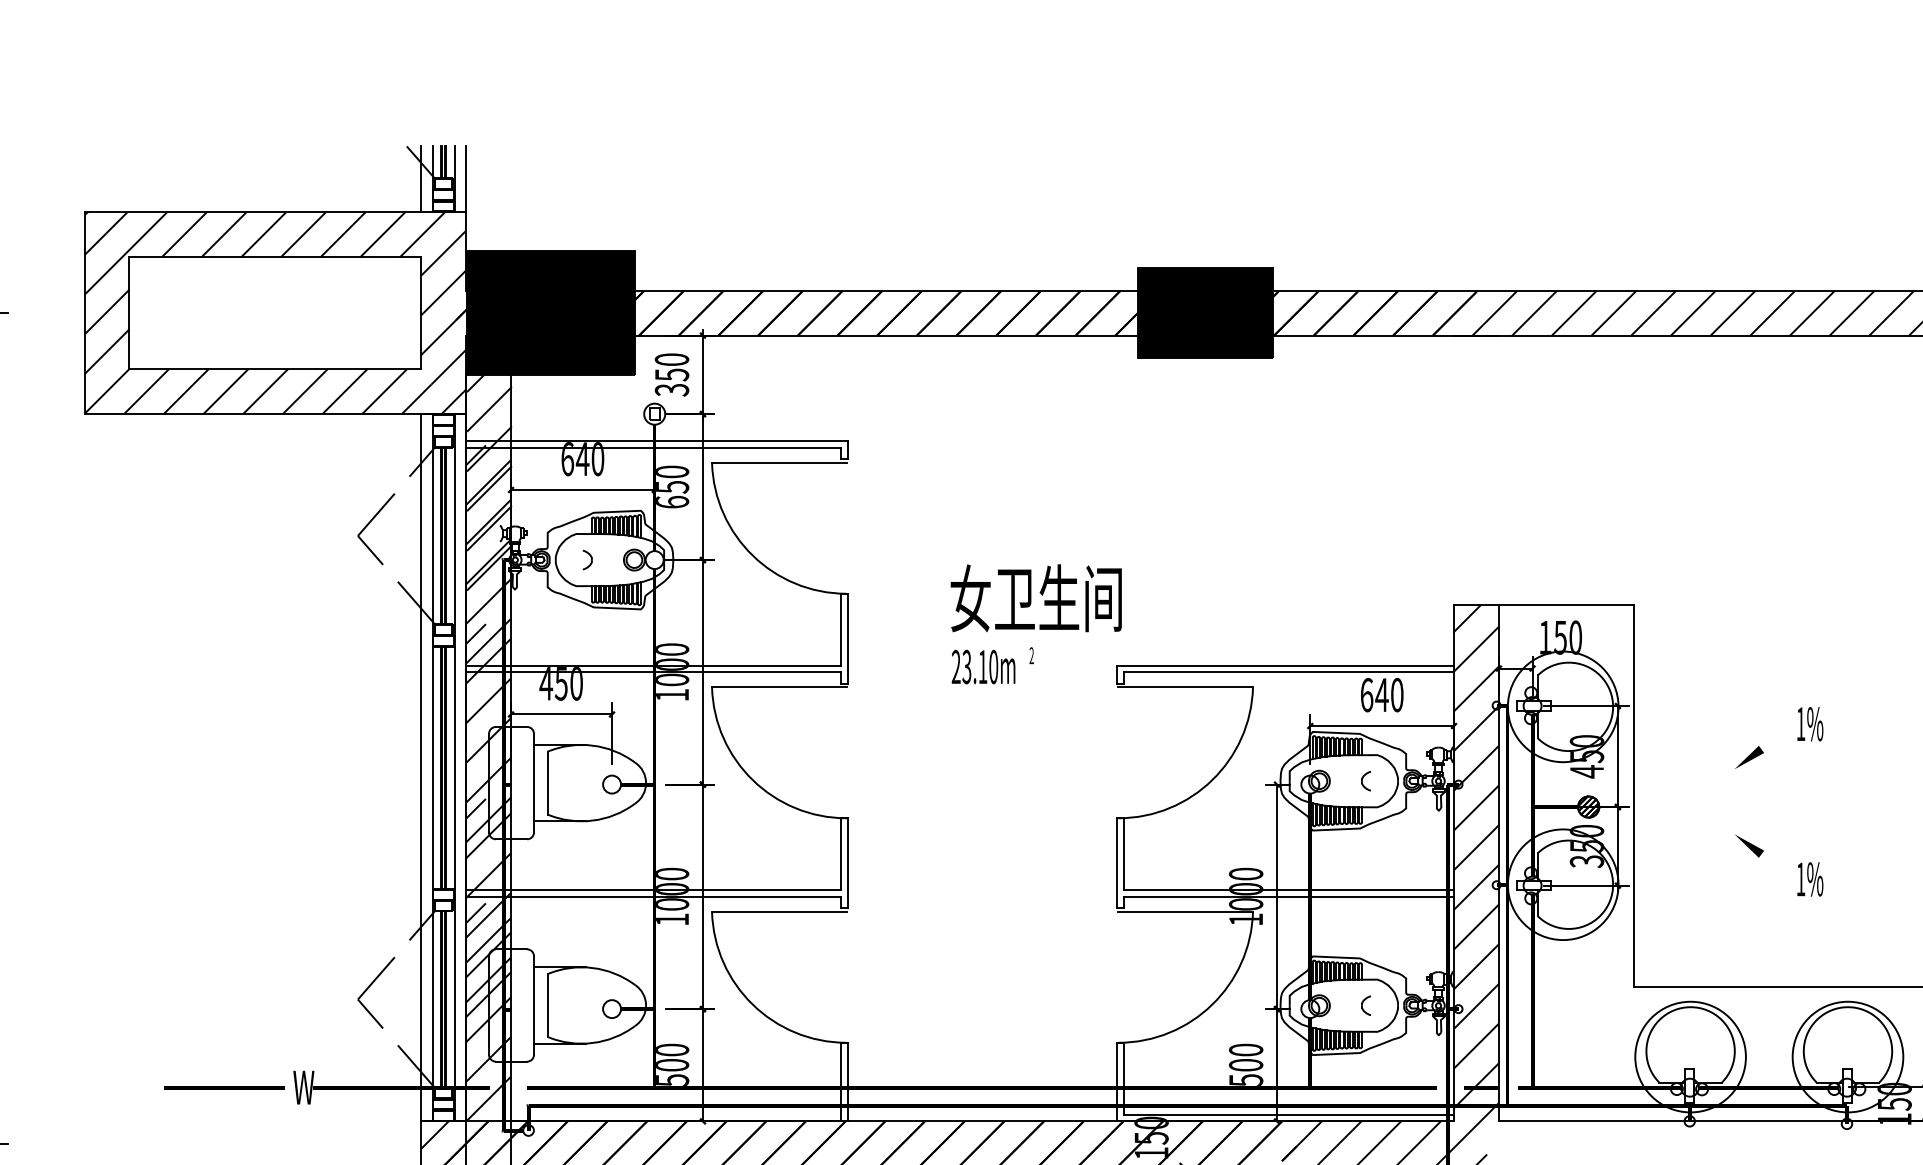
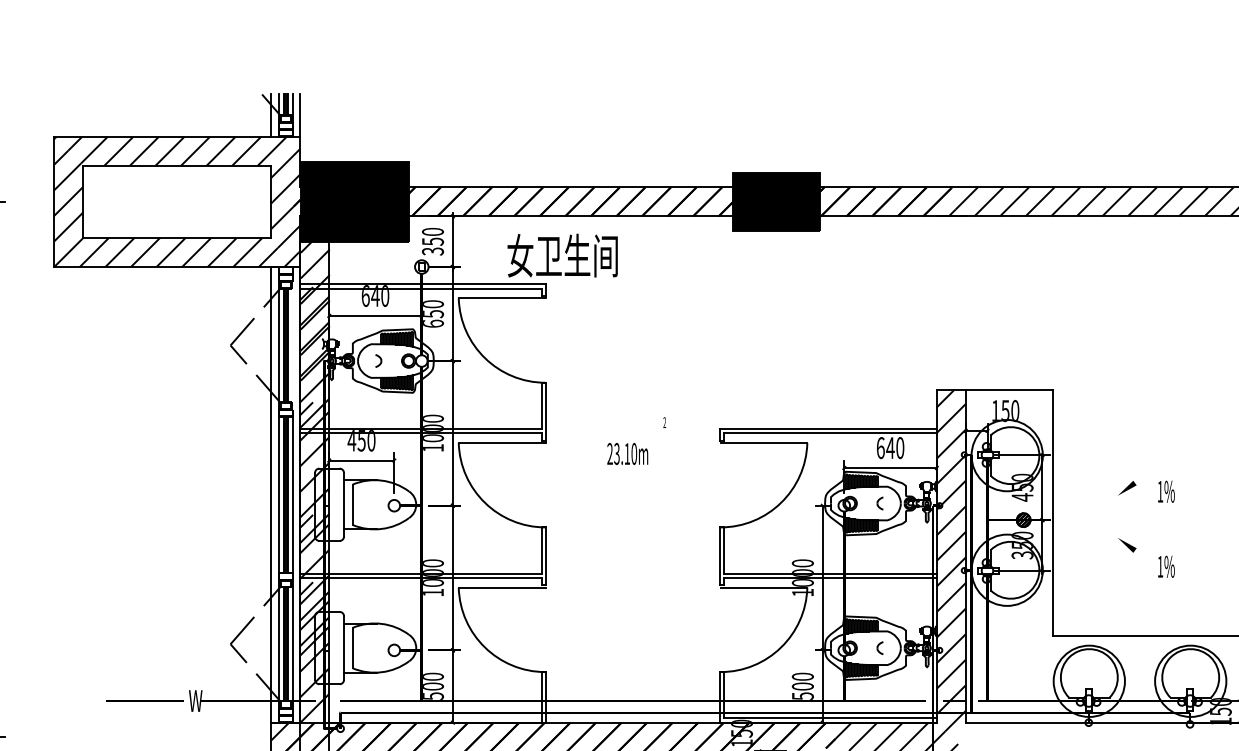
line: (455, 535) -> (293, 345), removed
text: (1035, 598) -> (562, 255), moved
text: (983, 666) -> (627, 453), moved
text: (1810, 723) -> (1166, 491), moved

